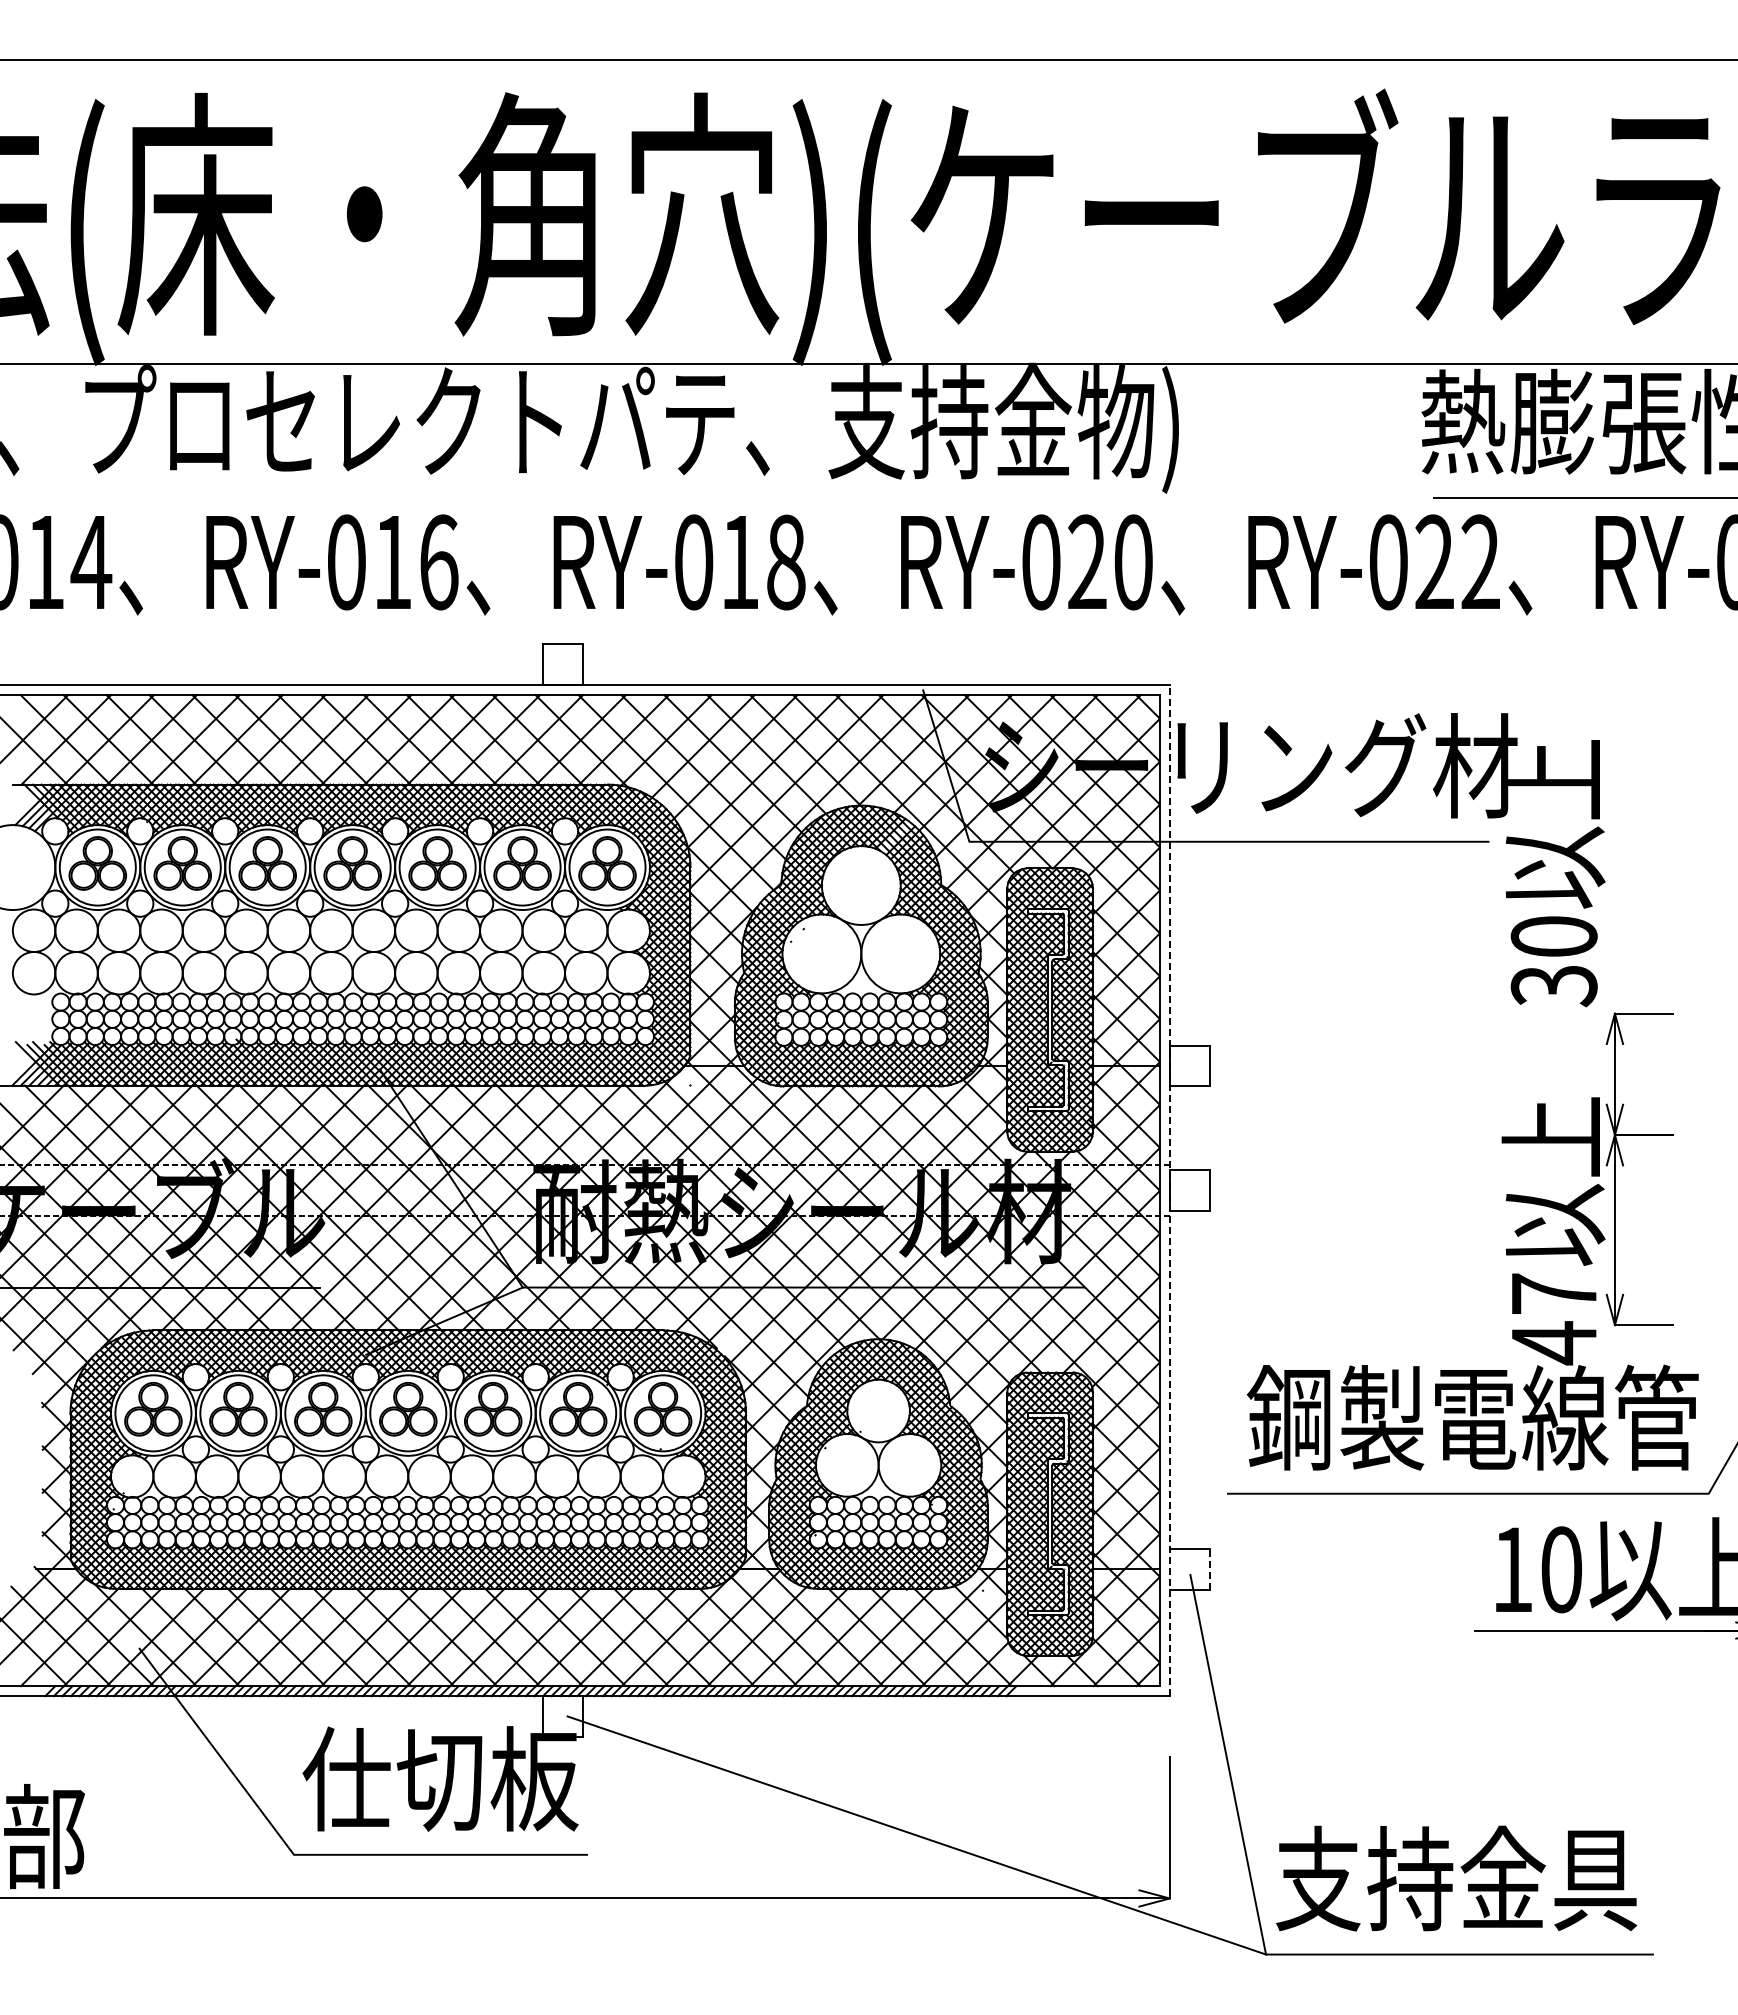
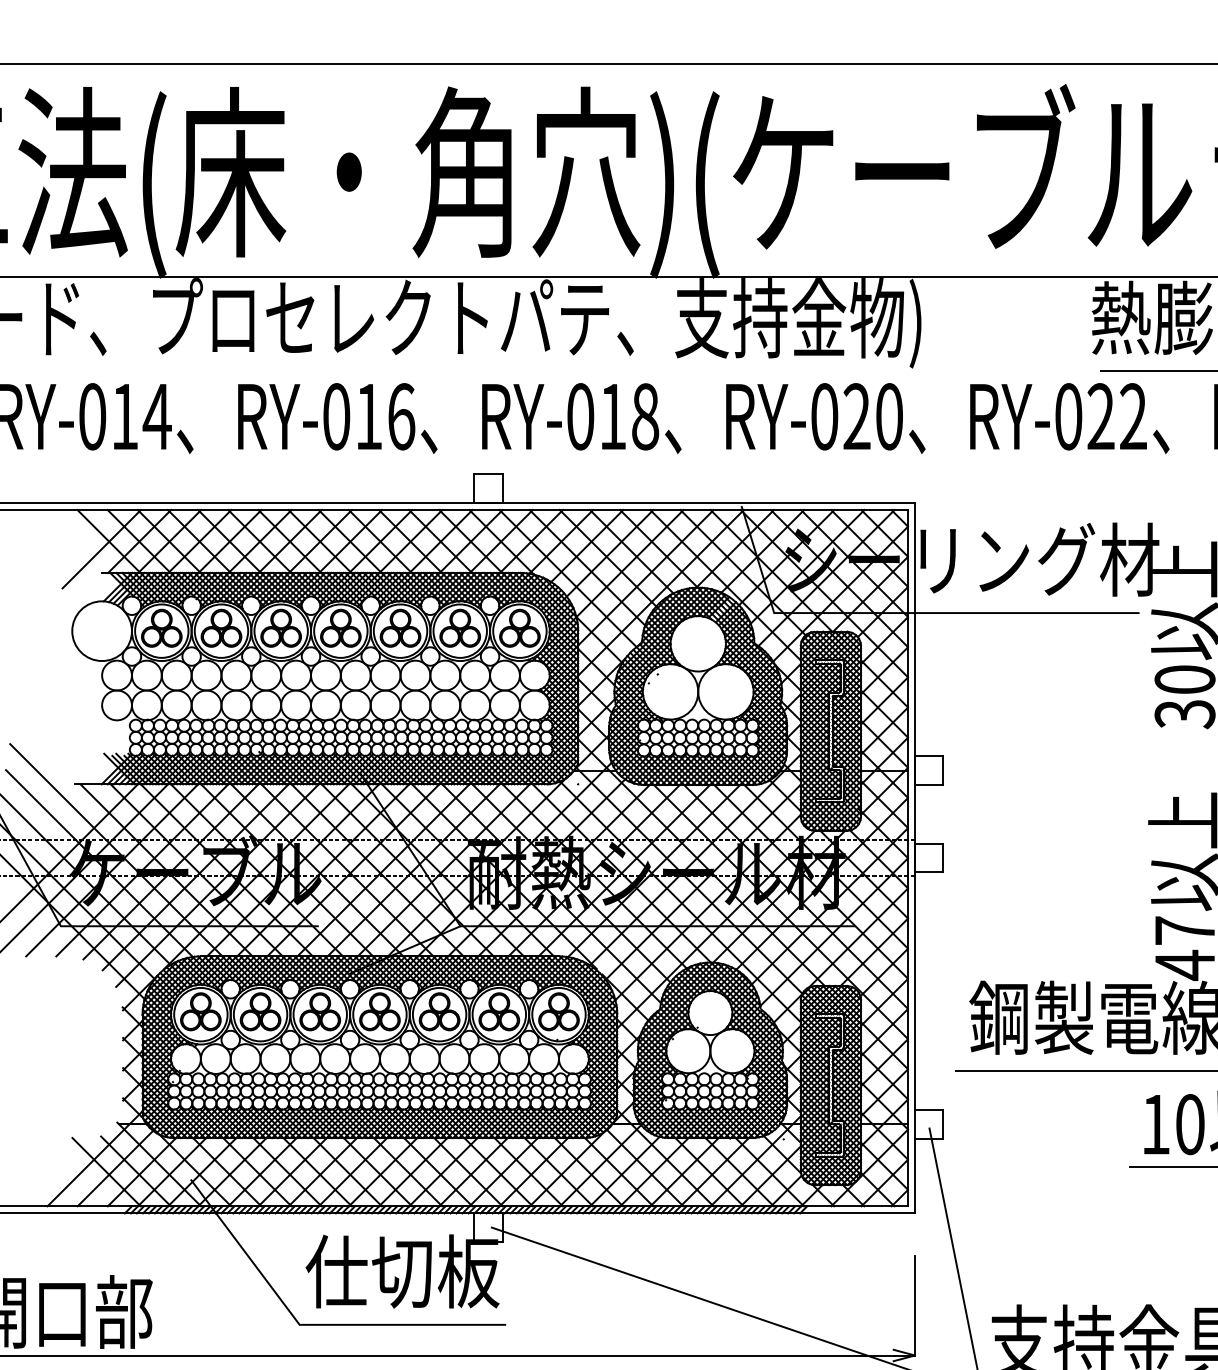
line: (1169, 1190) -> (914, 858), dashed -> solid
line: (1210, 1568) -> (943, 1123), dashed -> solid

